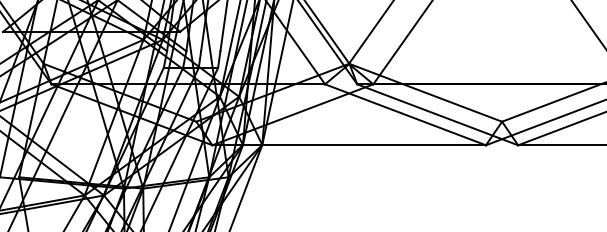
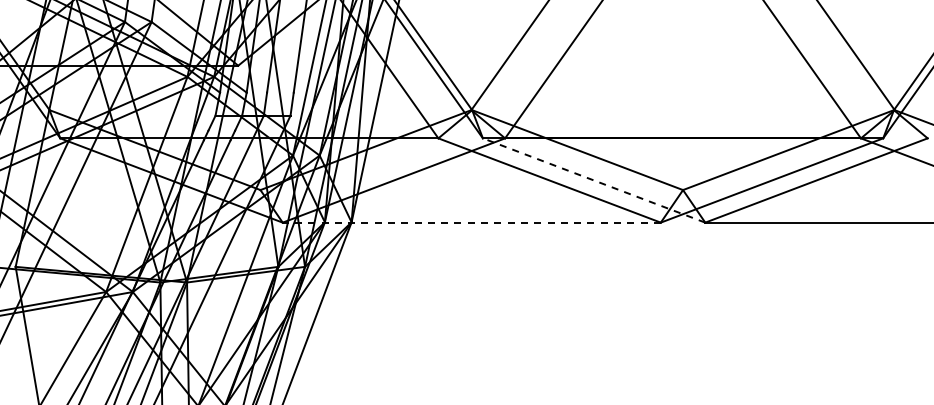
line: (438, 114) -> (594, 180), solid -> dashed
line: (349, 145) -> (471, 222), solid -> dashed

